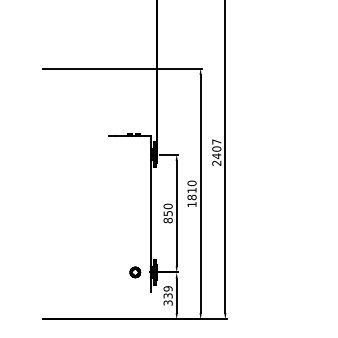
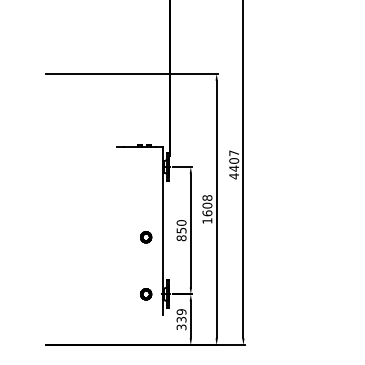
text: (216, 163) -> (233, 176), 2407 -> 4407
text: (192, 190) -> (207, 205), 1810 -> 1608
part: (135, 219) -> (146, 237), added

